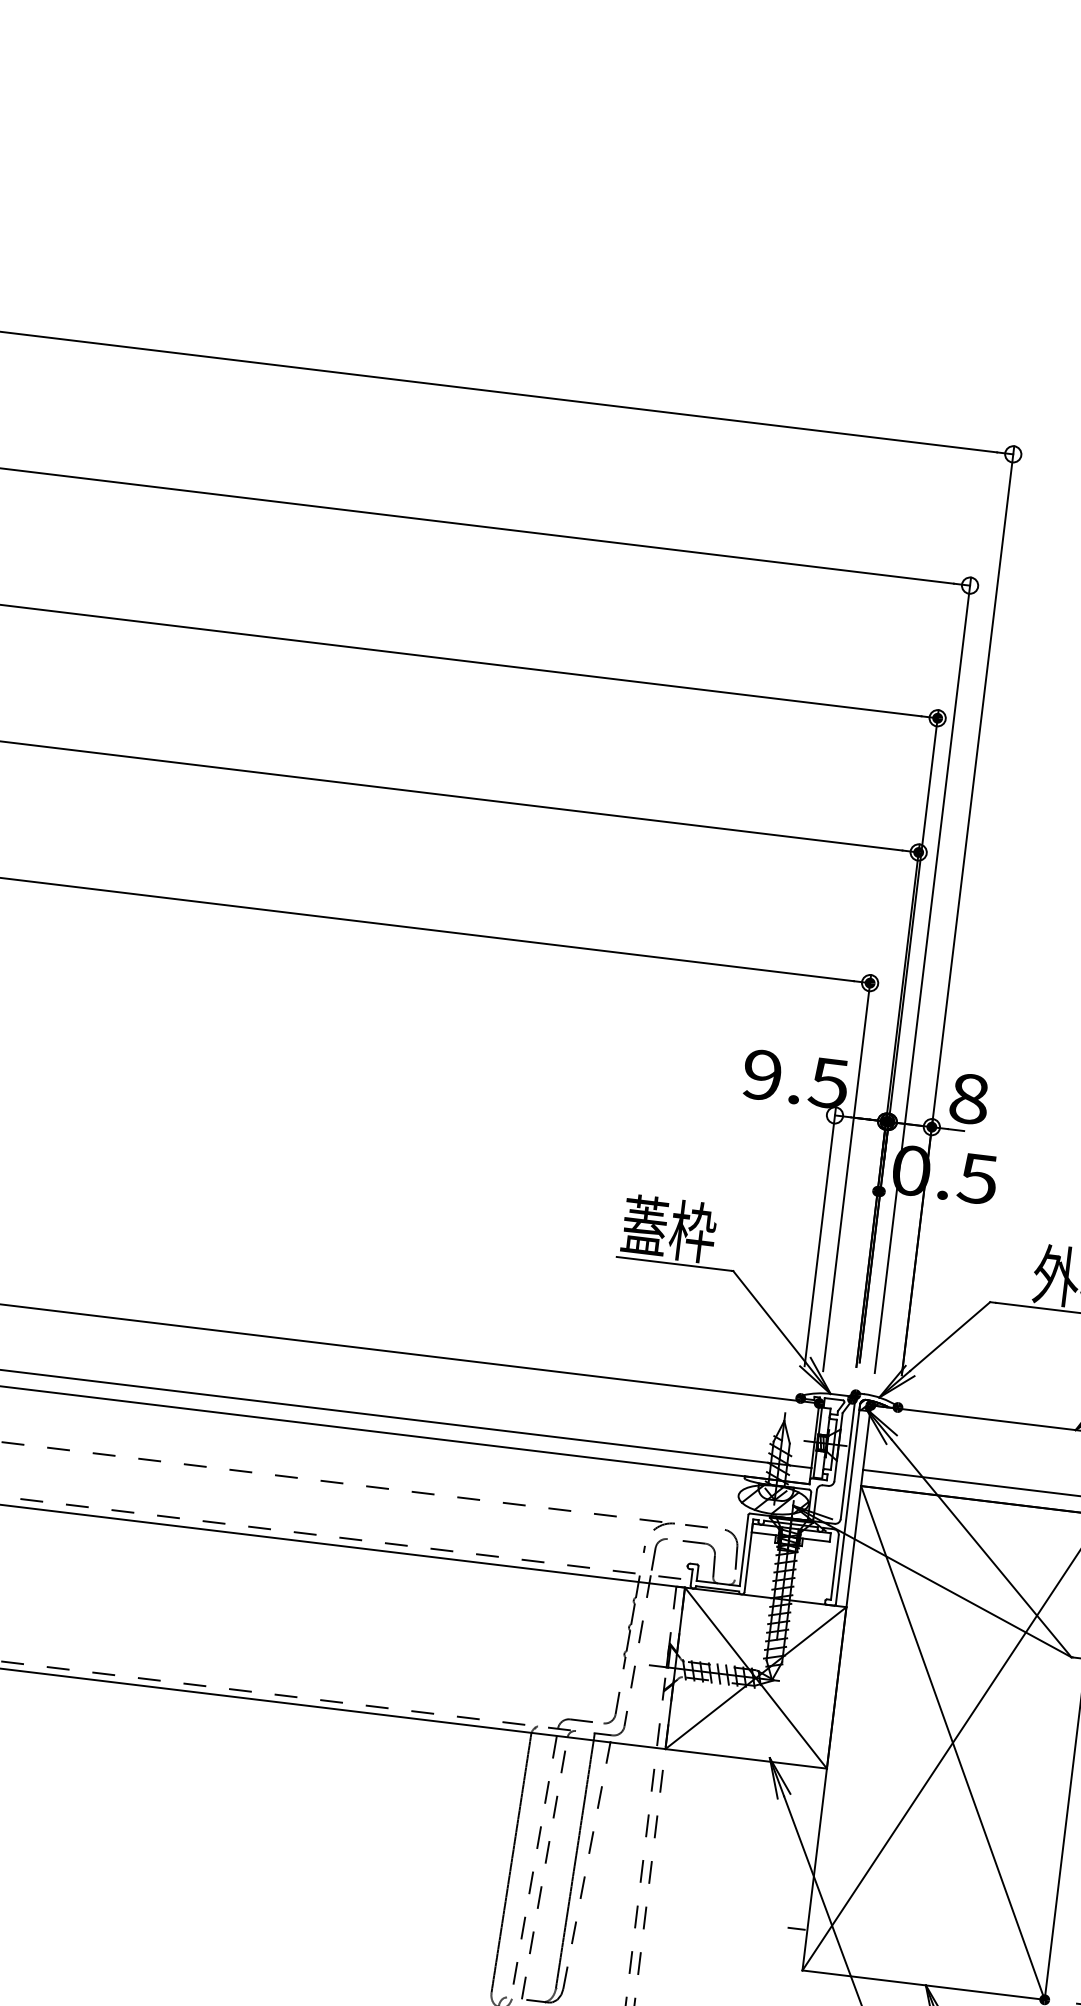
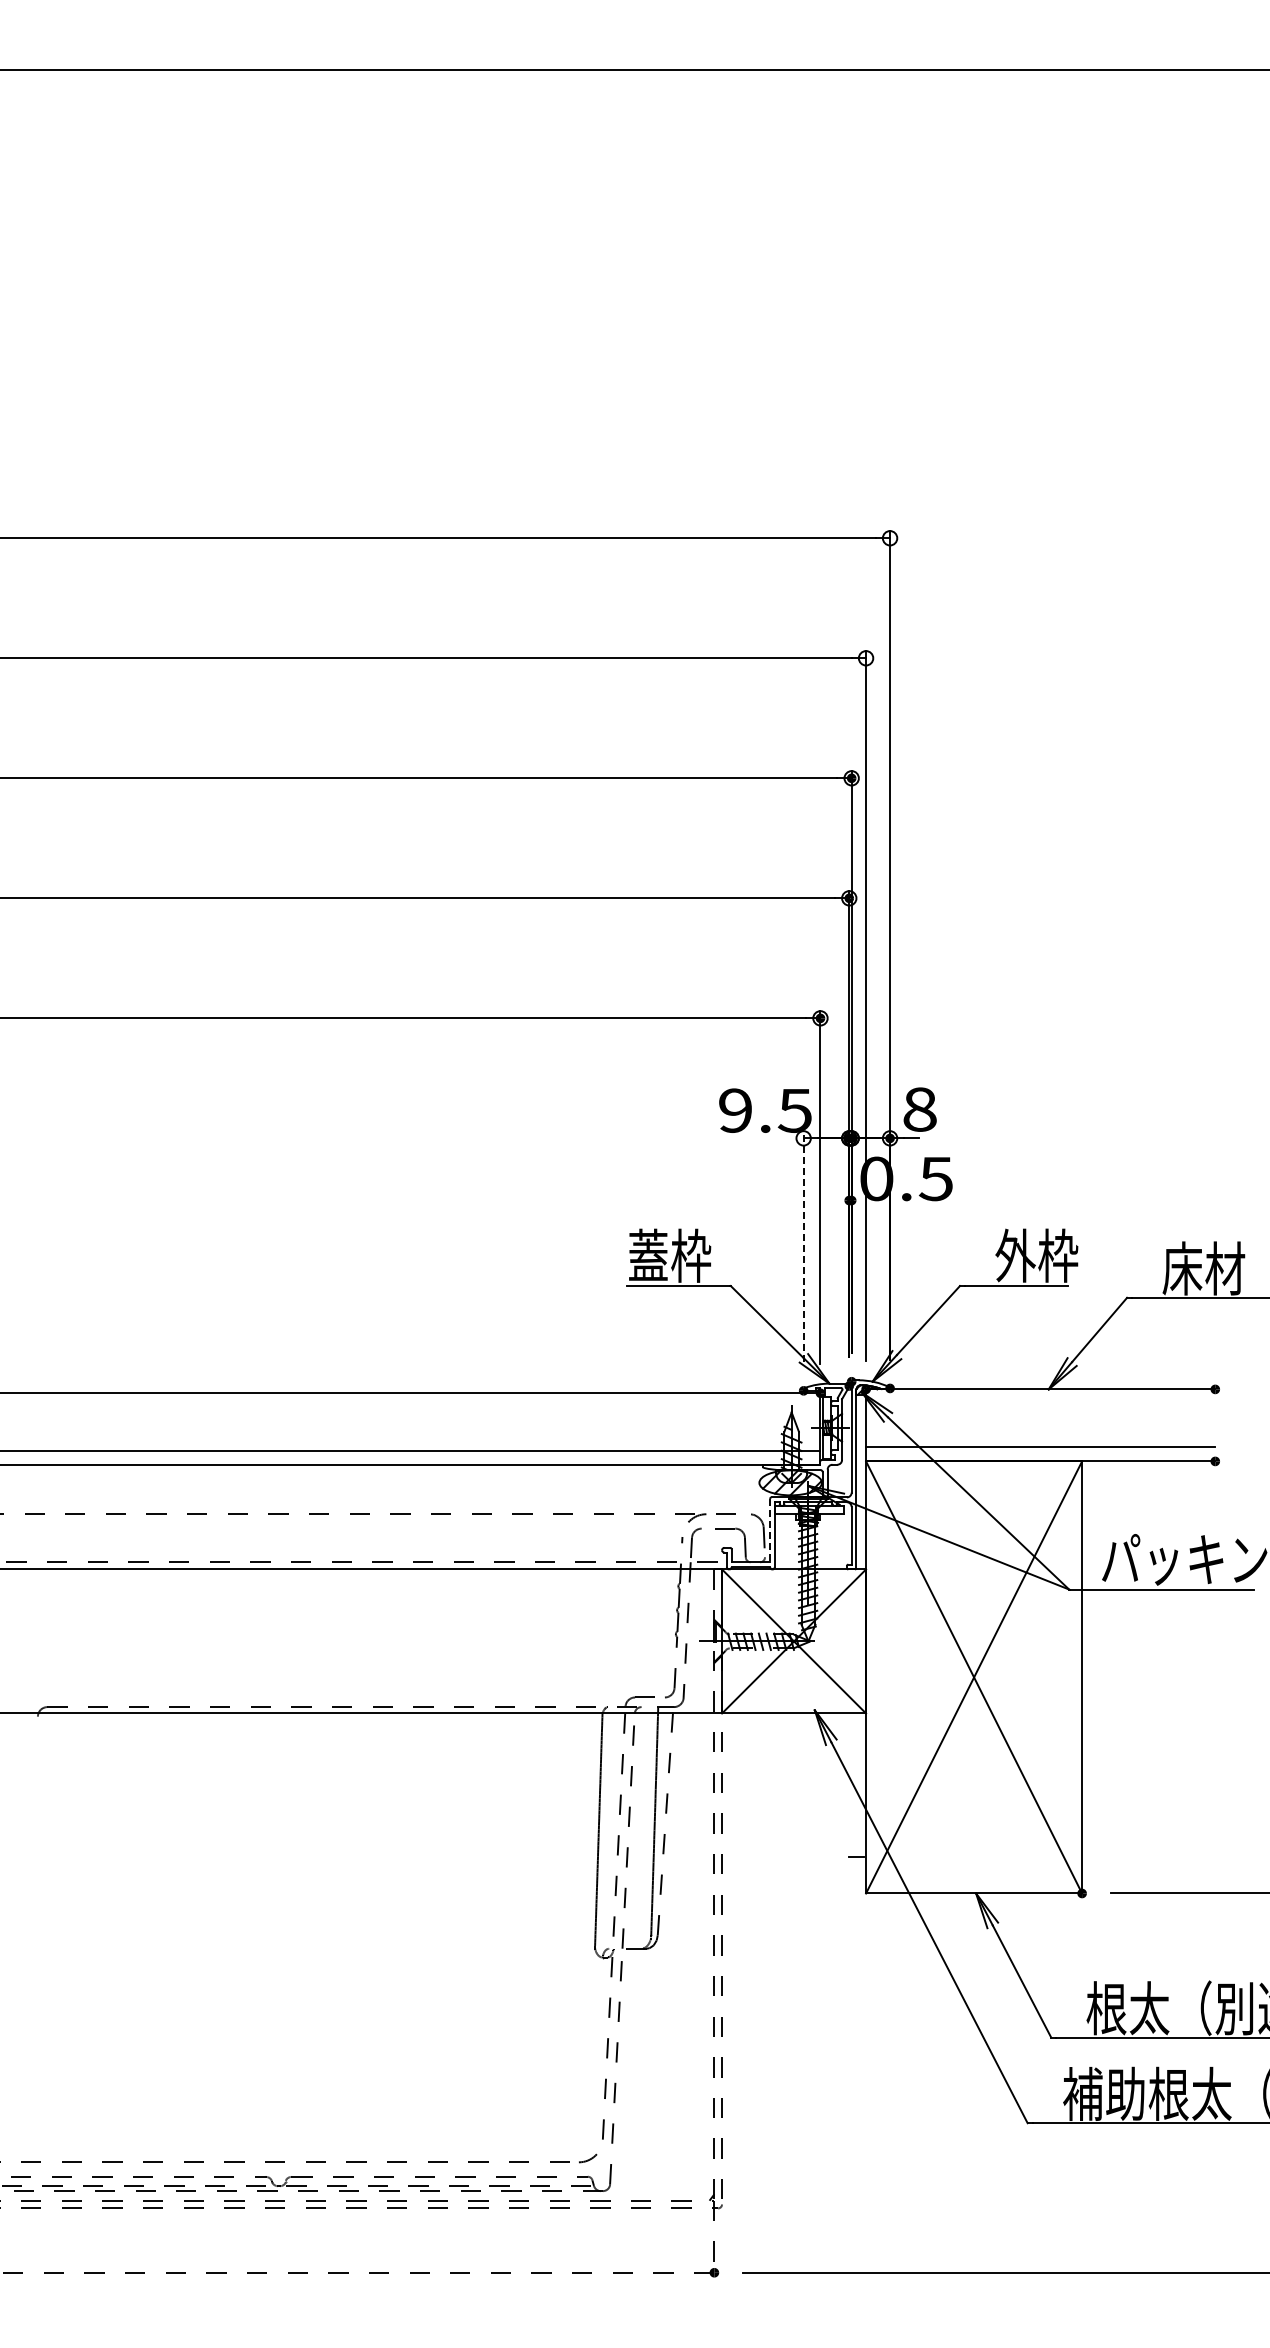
line: (820, 1236) -> (803, 1246), solid -> dashed
line: (744, 1550) -> (770, 1530), solid -> dashed

